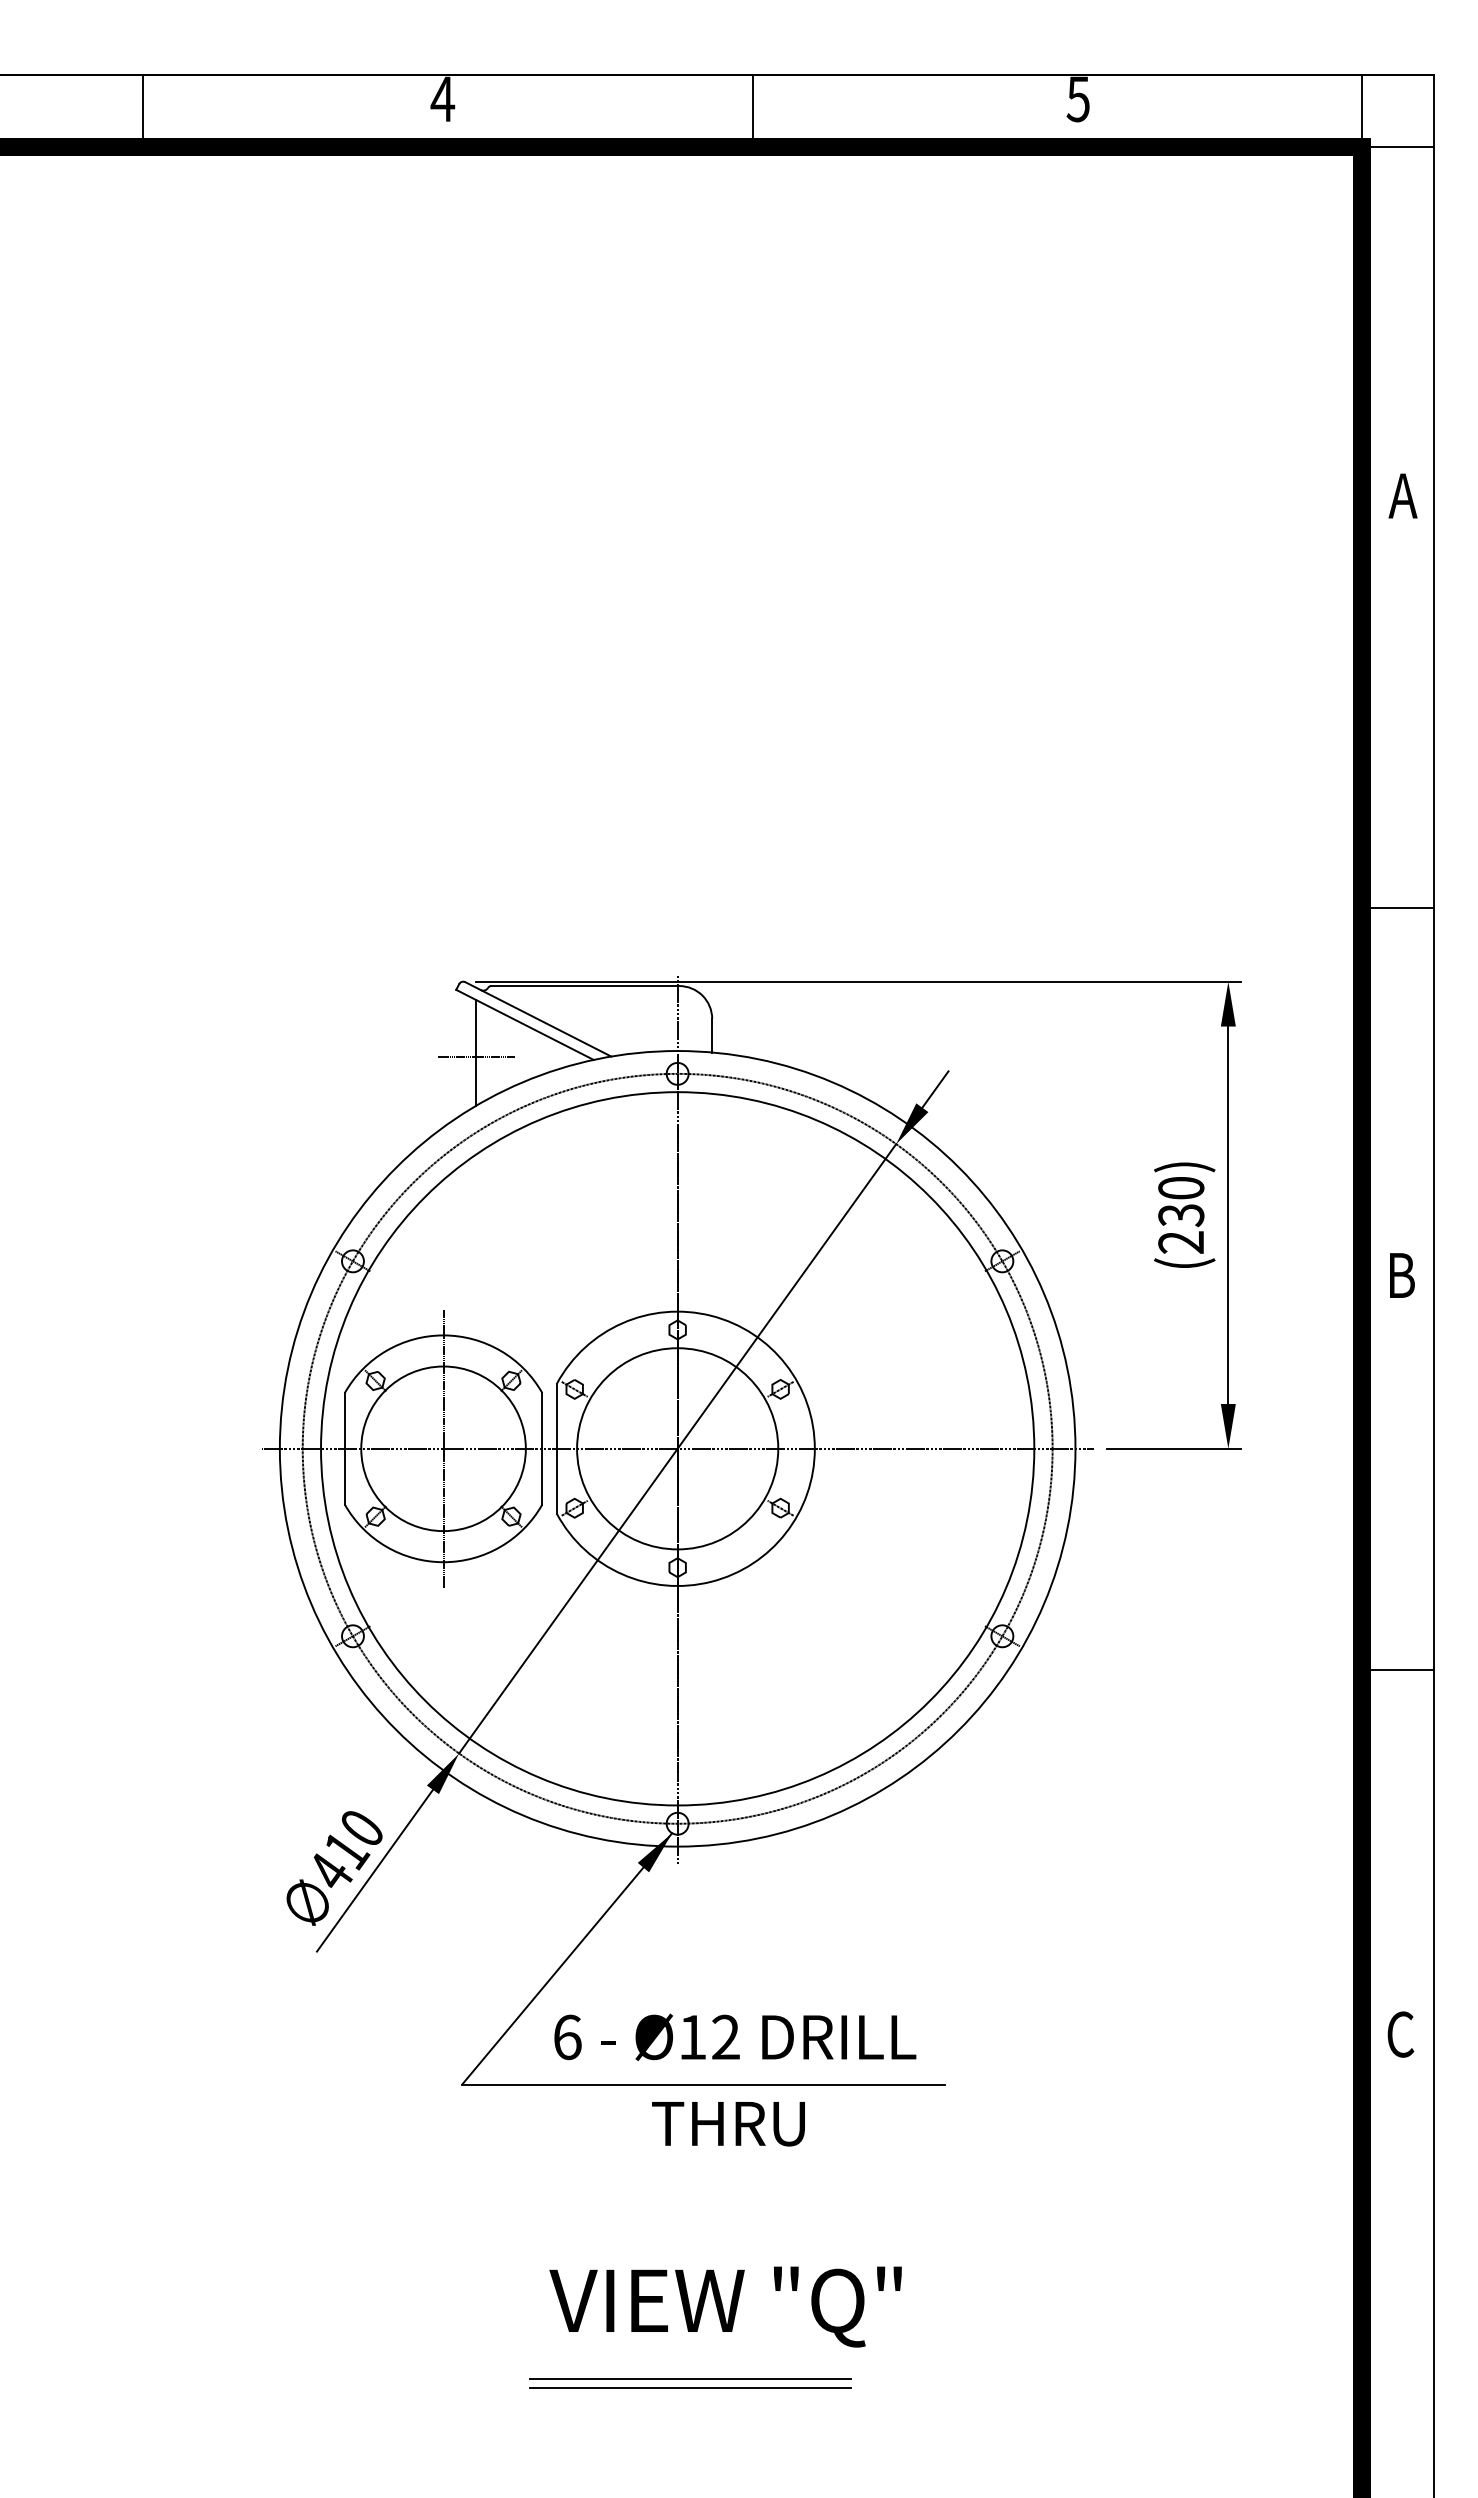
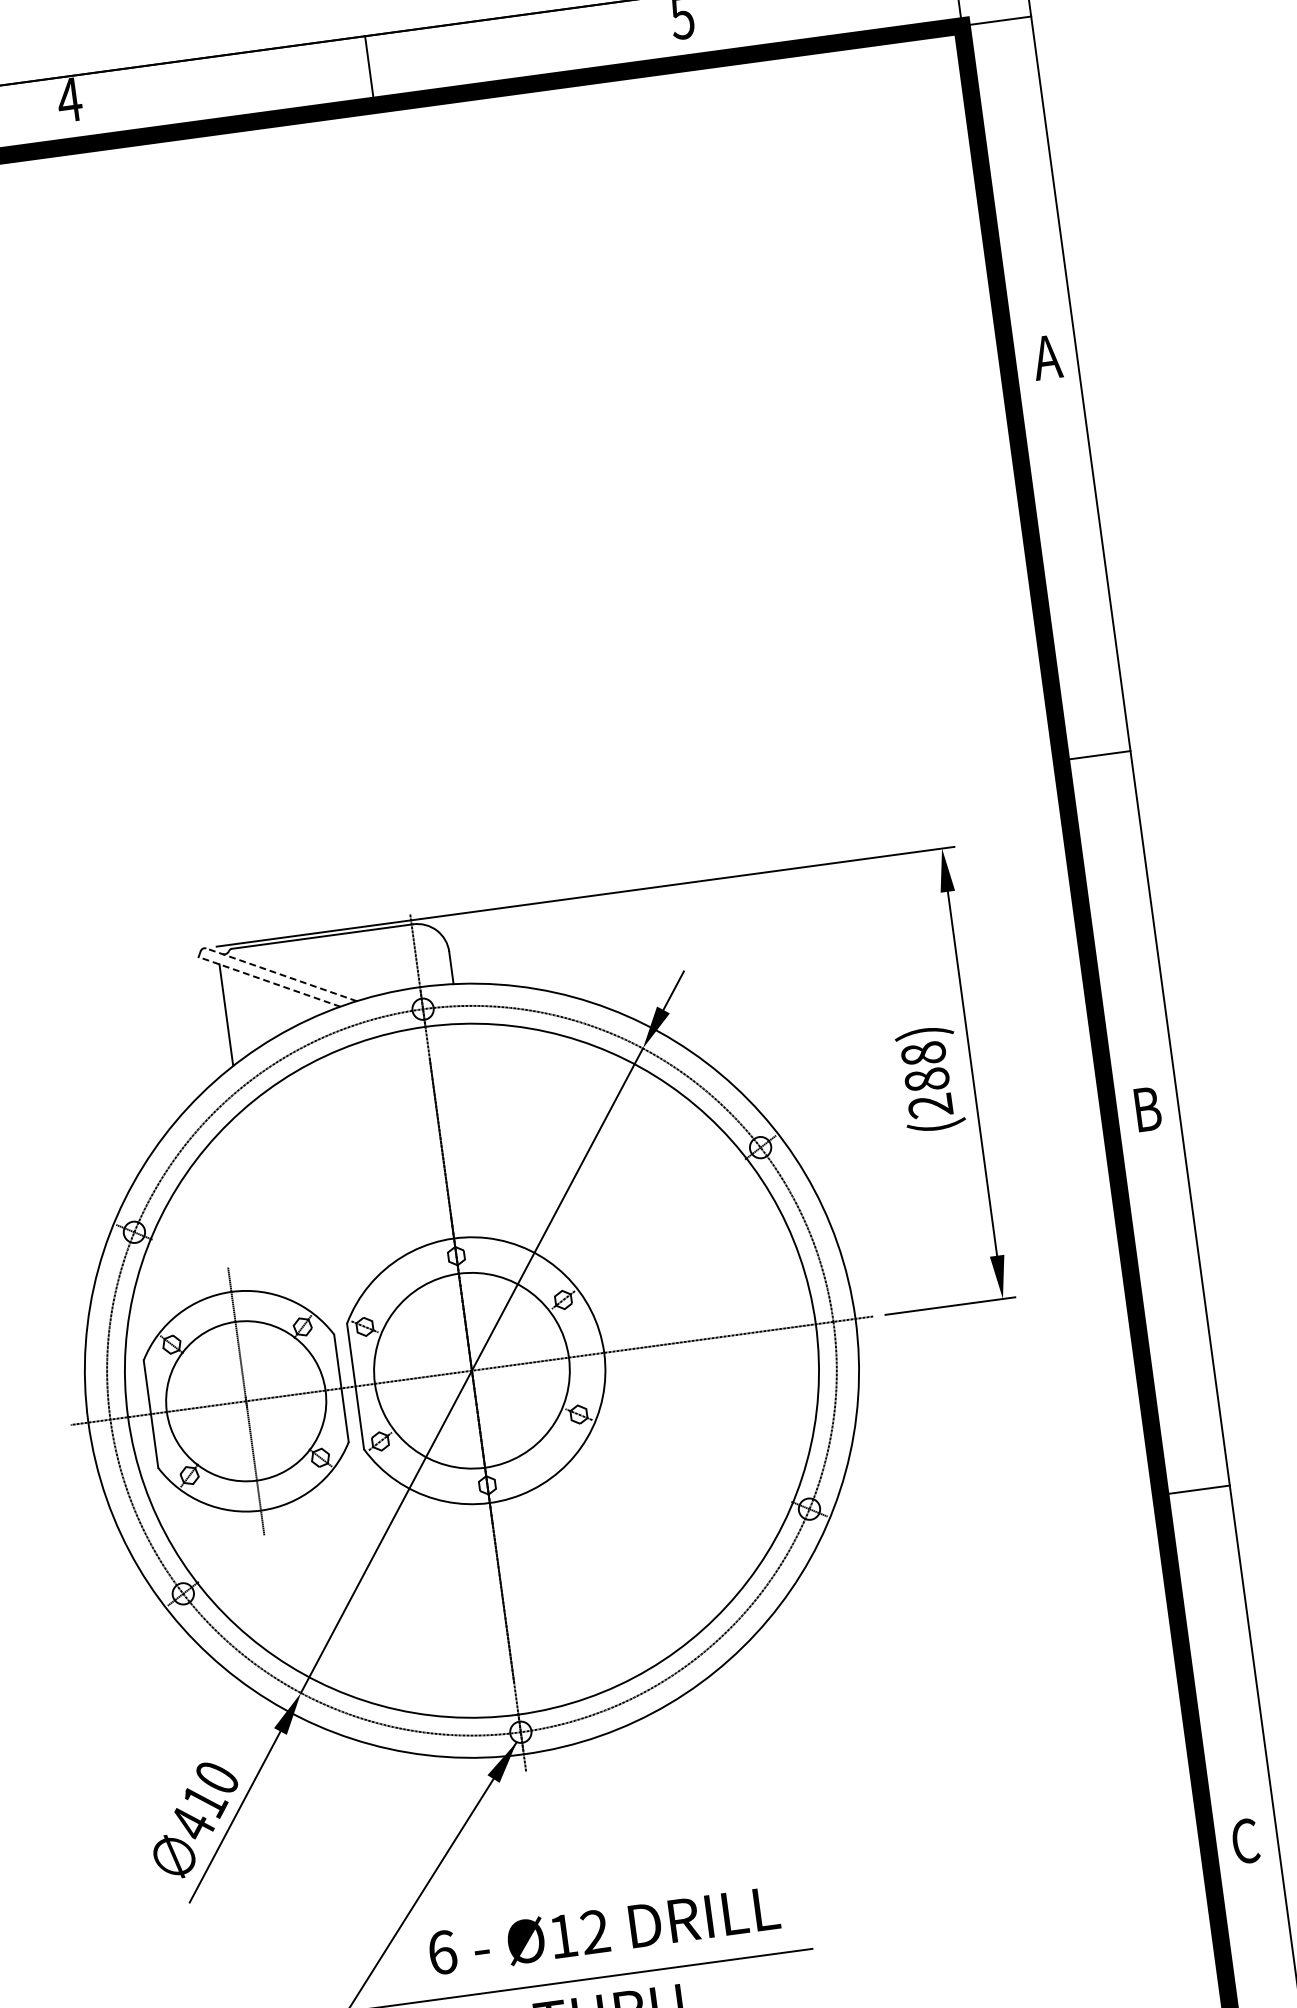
line: (538, 1019) -> (281, 974), solid -> dashed
line: (524, 1024) -> (268, 981), solid -> dashed
line: (476, 1056) -> (226, 1018), removed
text: (1181, 1201) -> (925, 1066), (230) -> (288)

